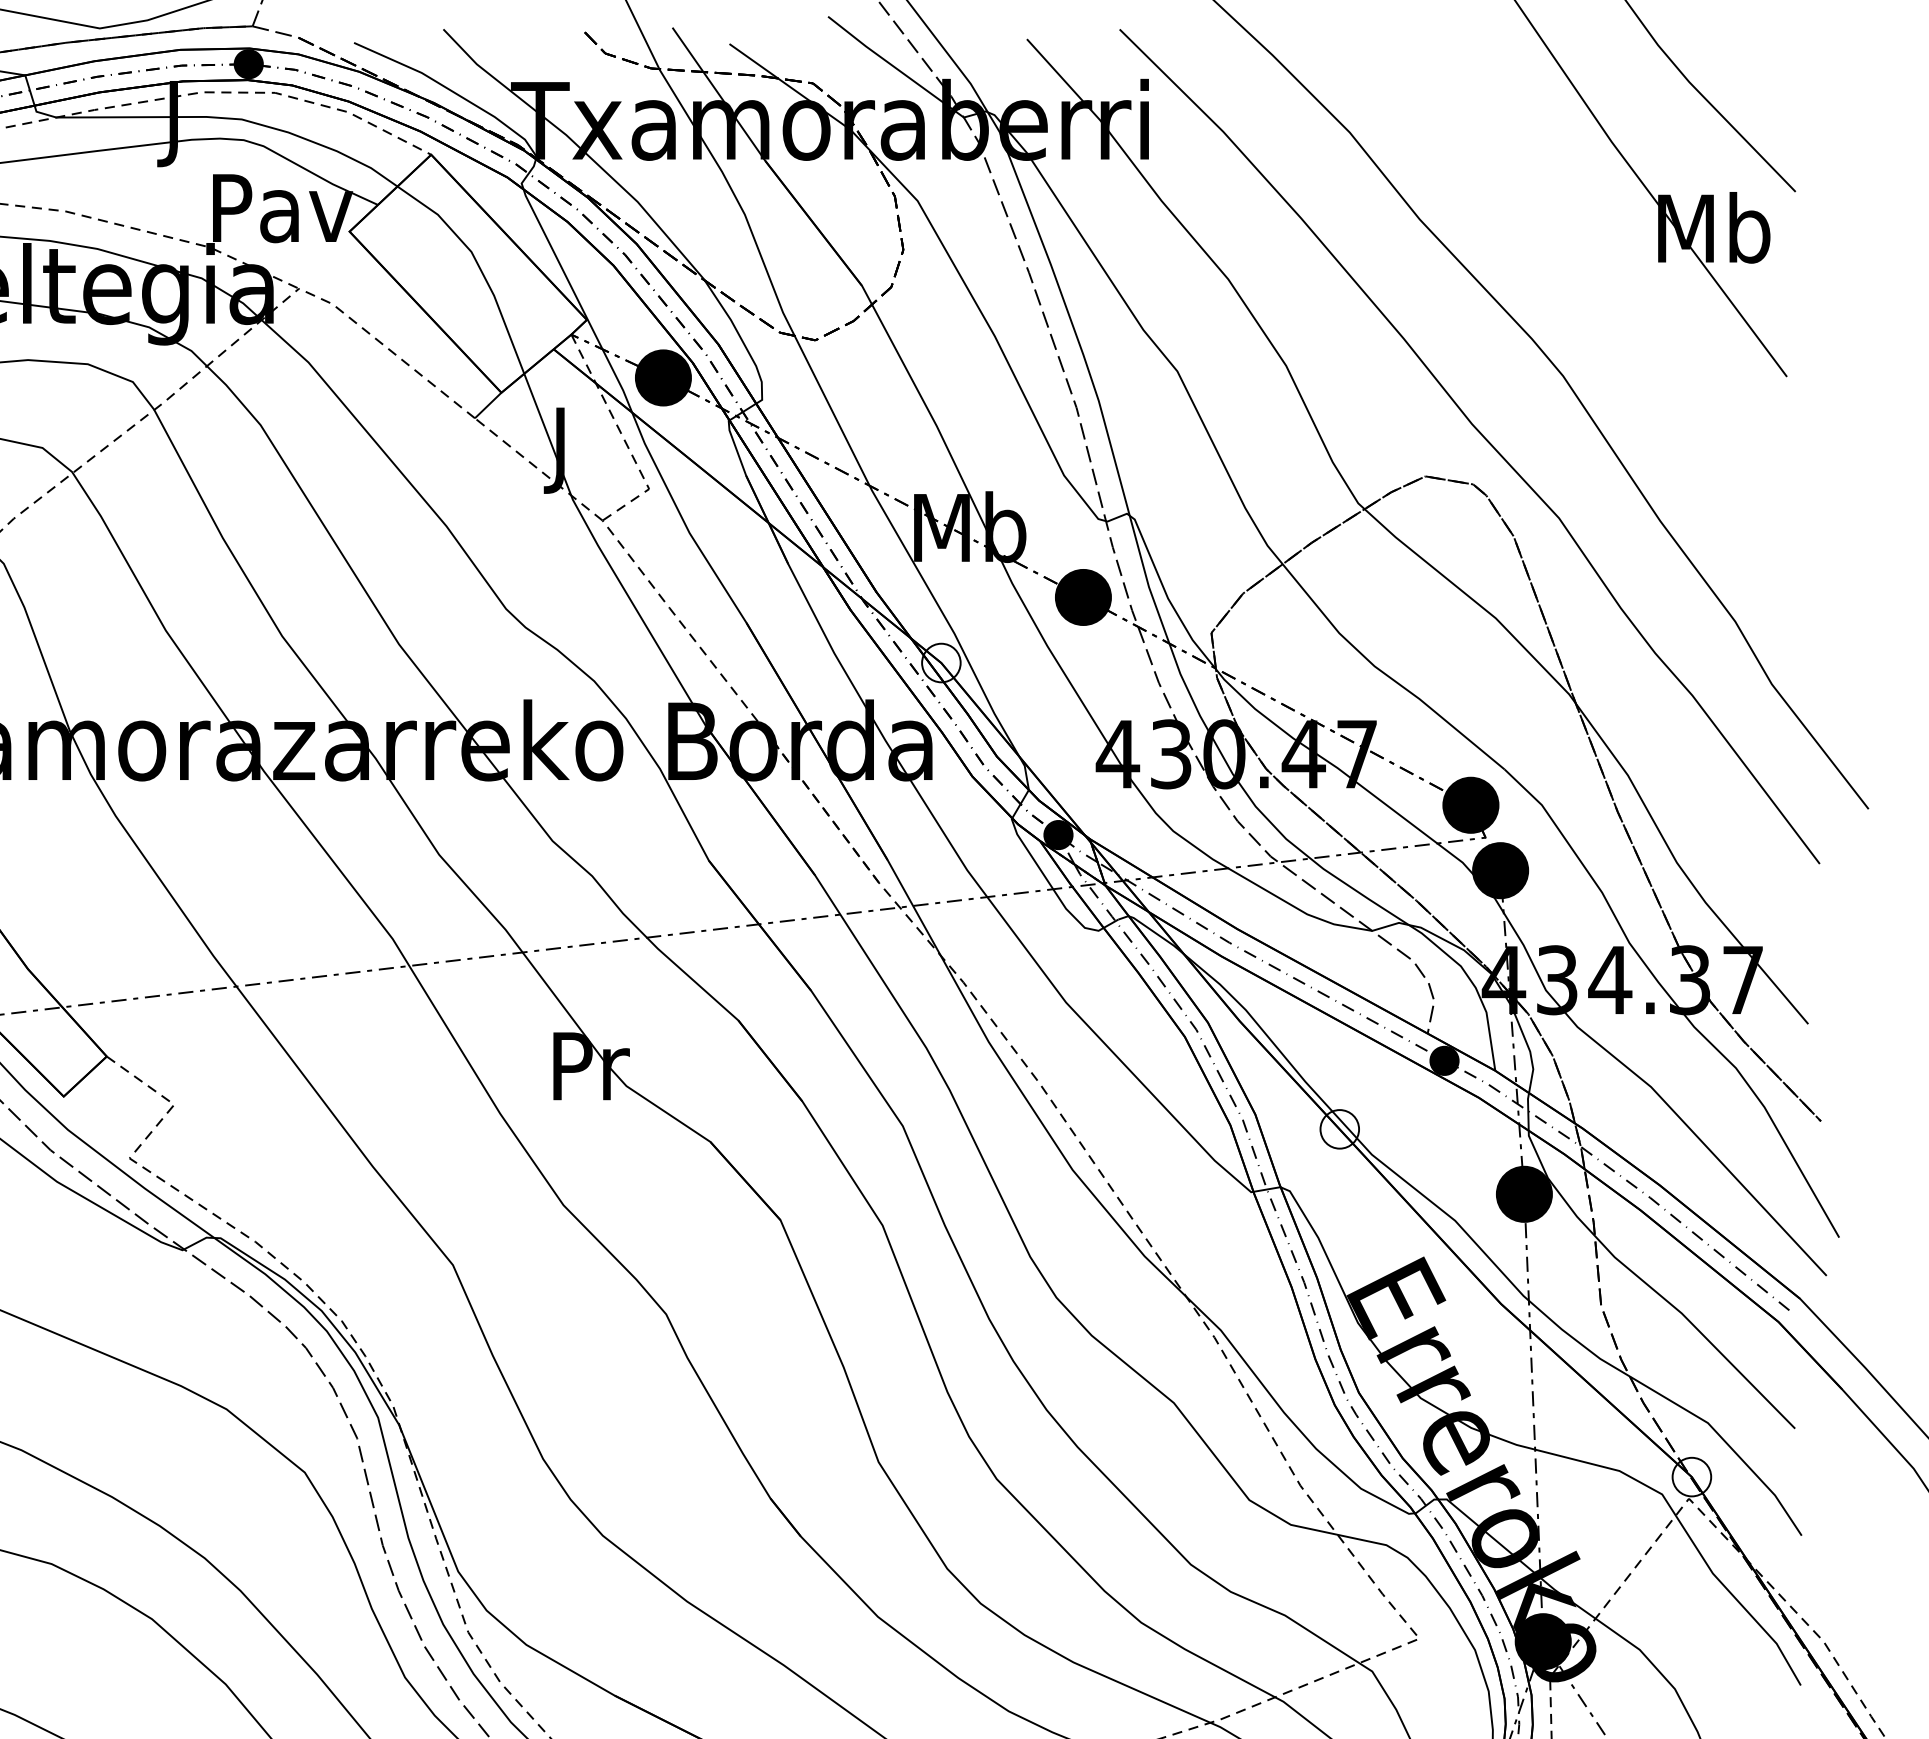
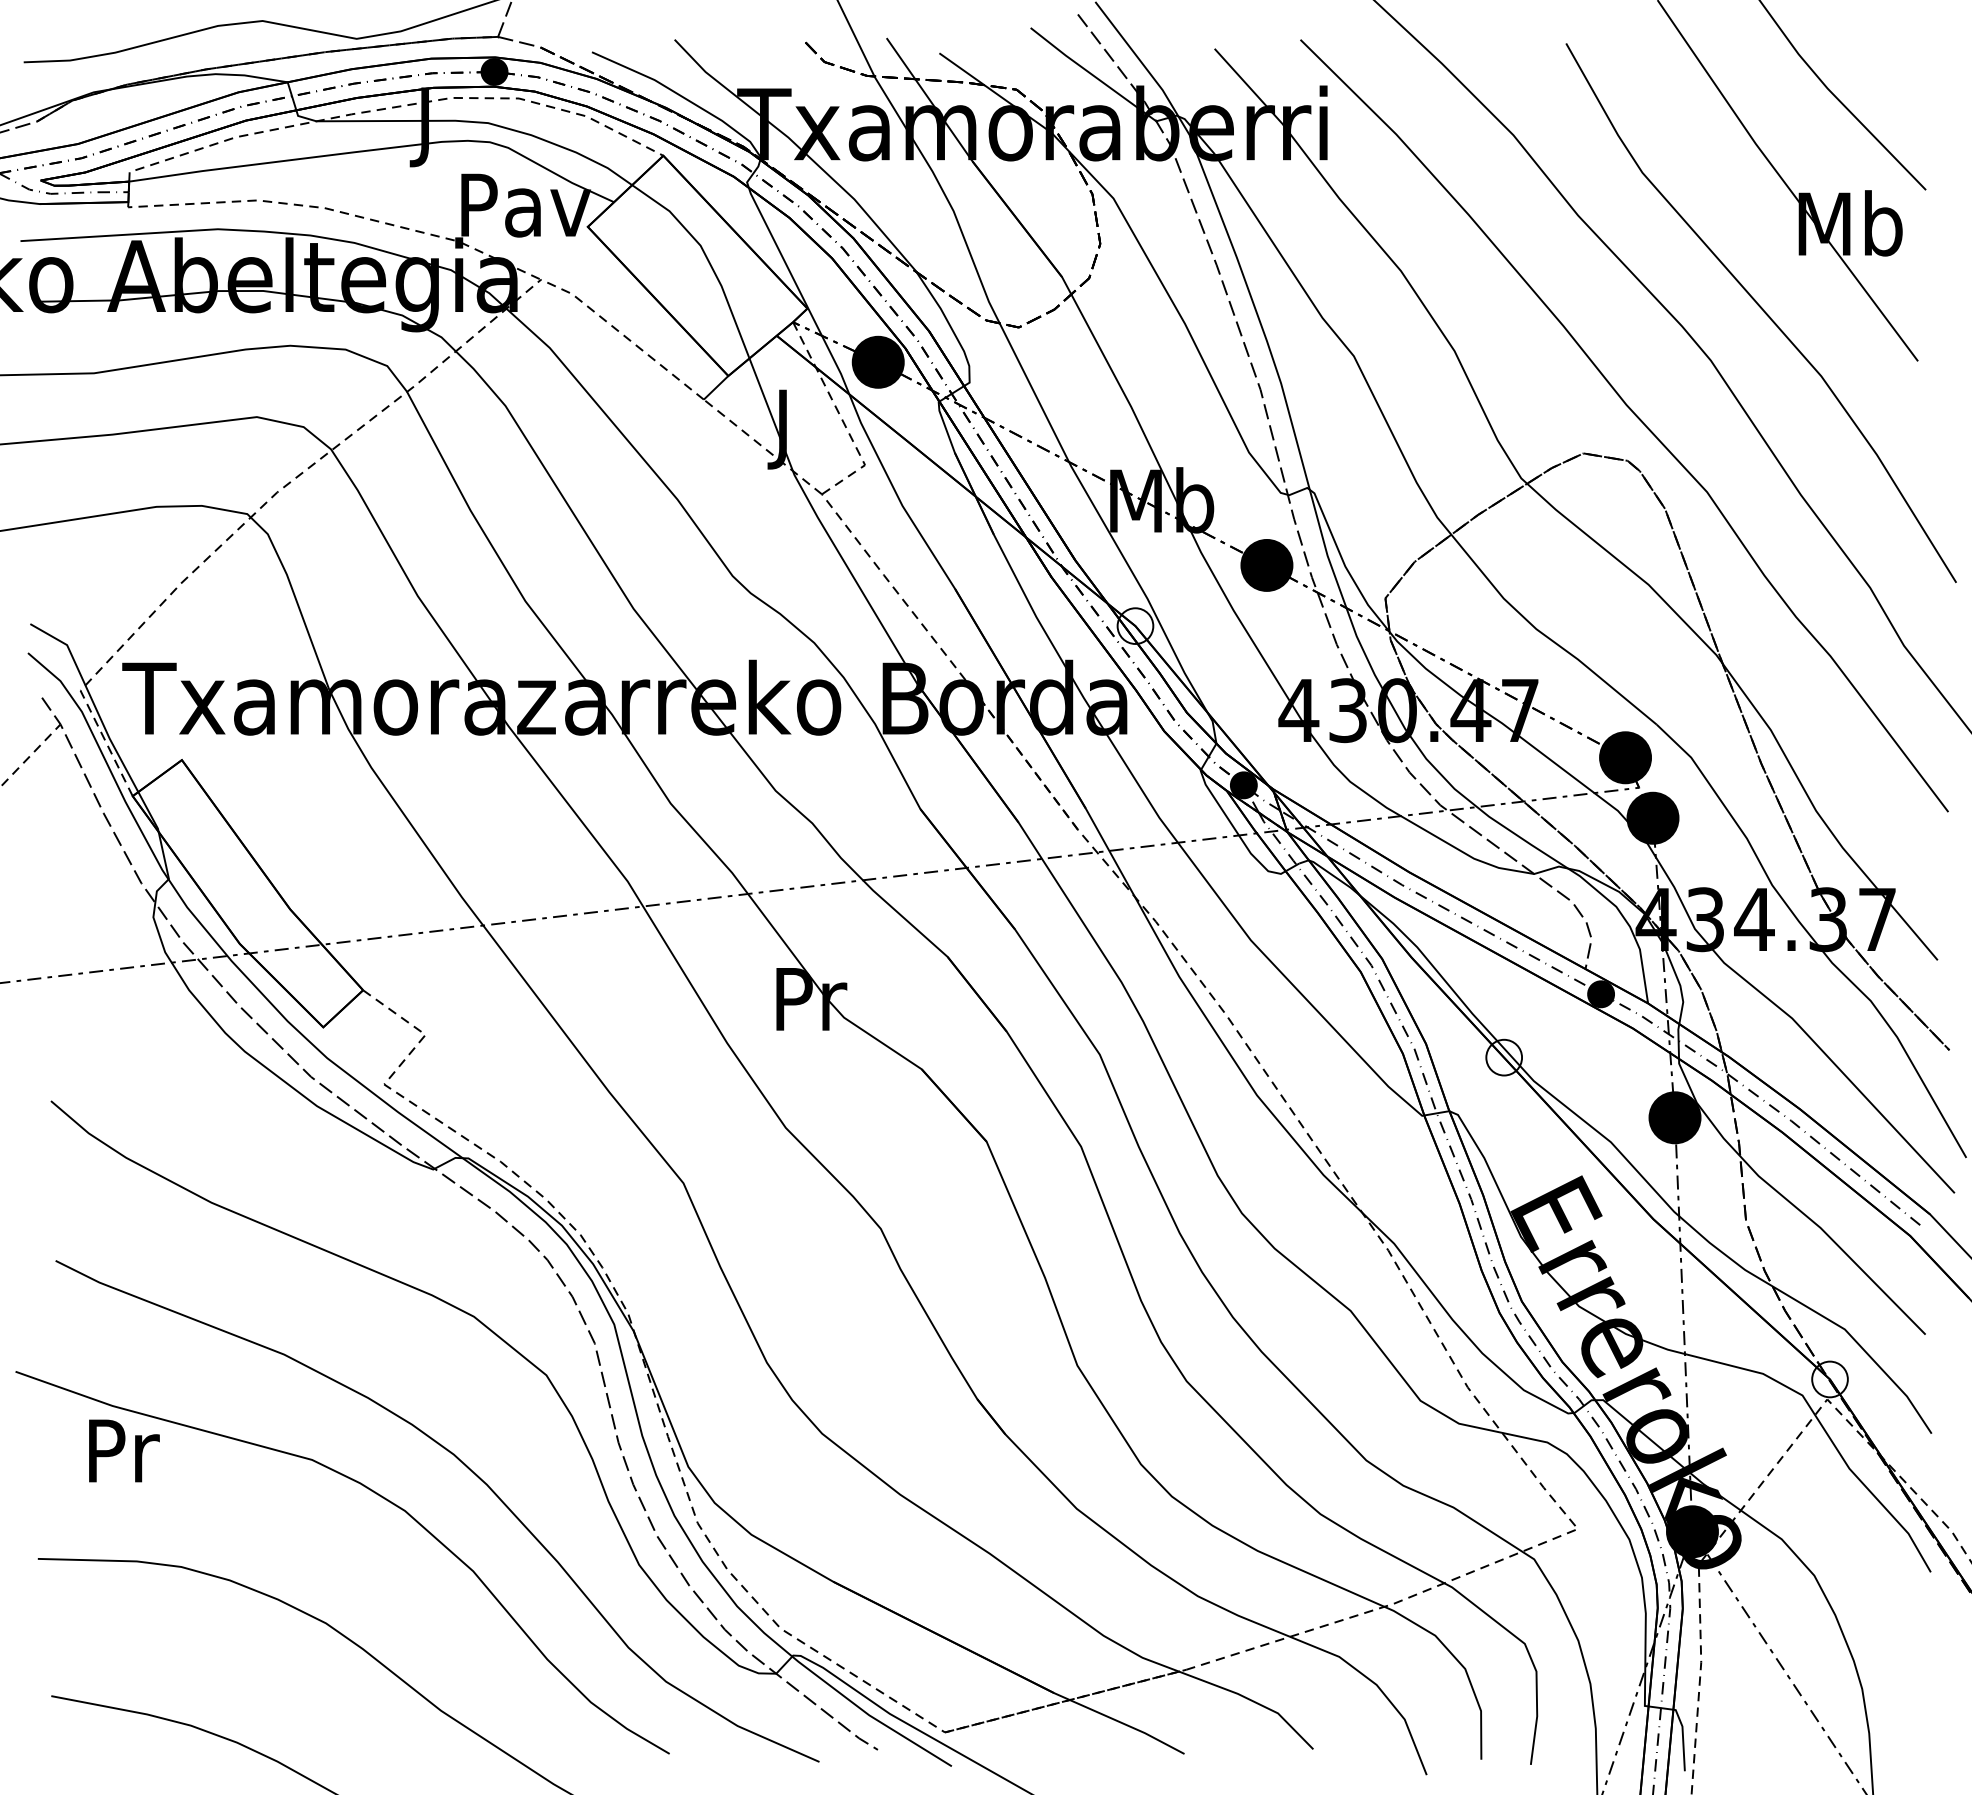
curve: (1618, 321) -> (1762, 310), added

